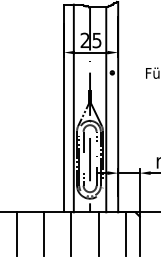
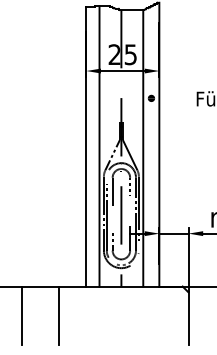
line: (71, 233) -> (96, 315), removed
line: (98, 233) -> (132, 315), removed
line: (126, 233) -> (170, 315), removed

